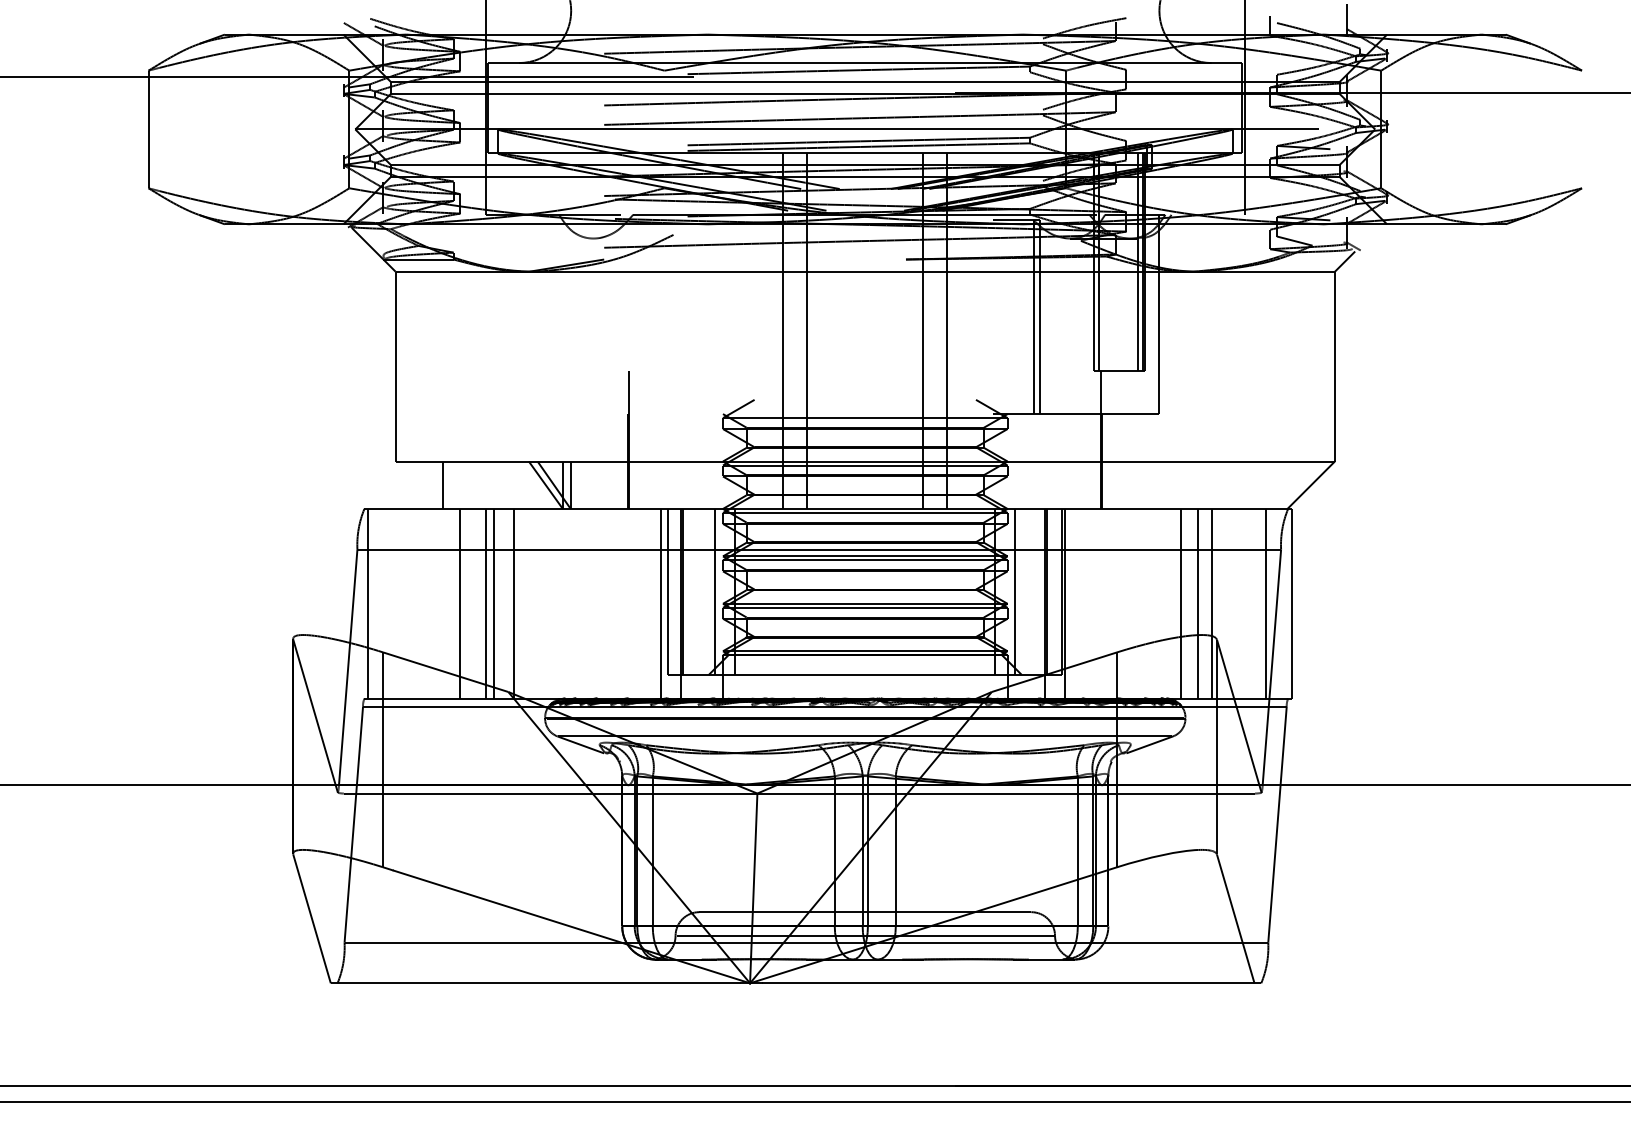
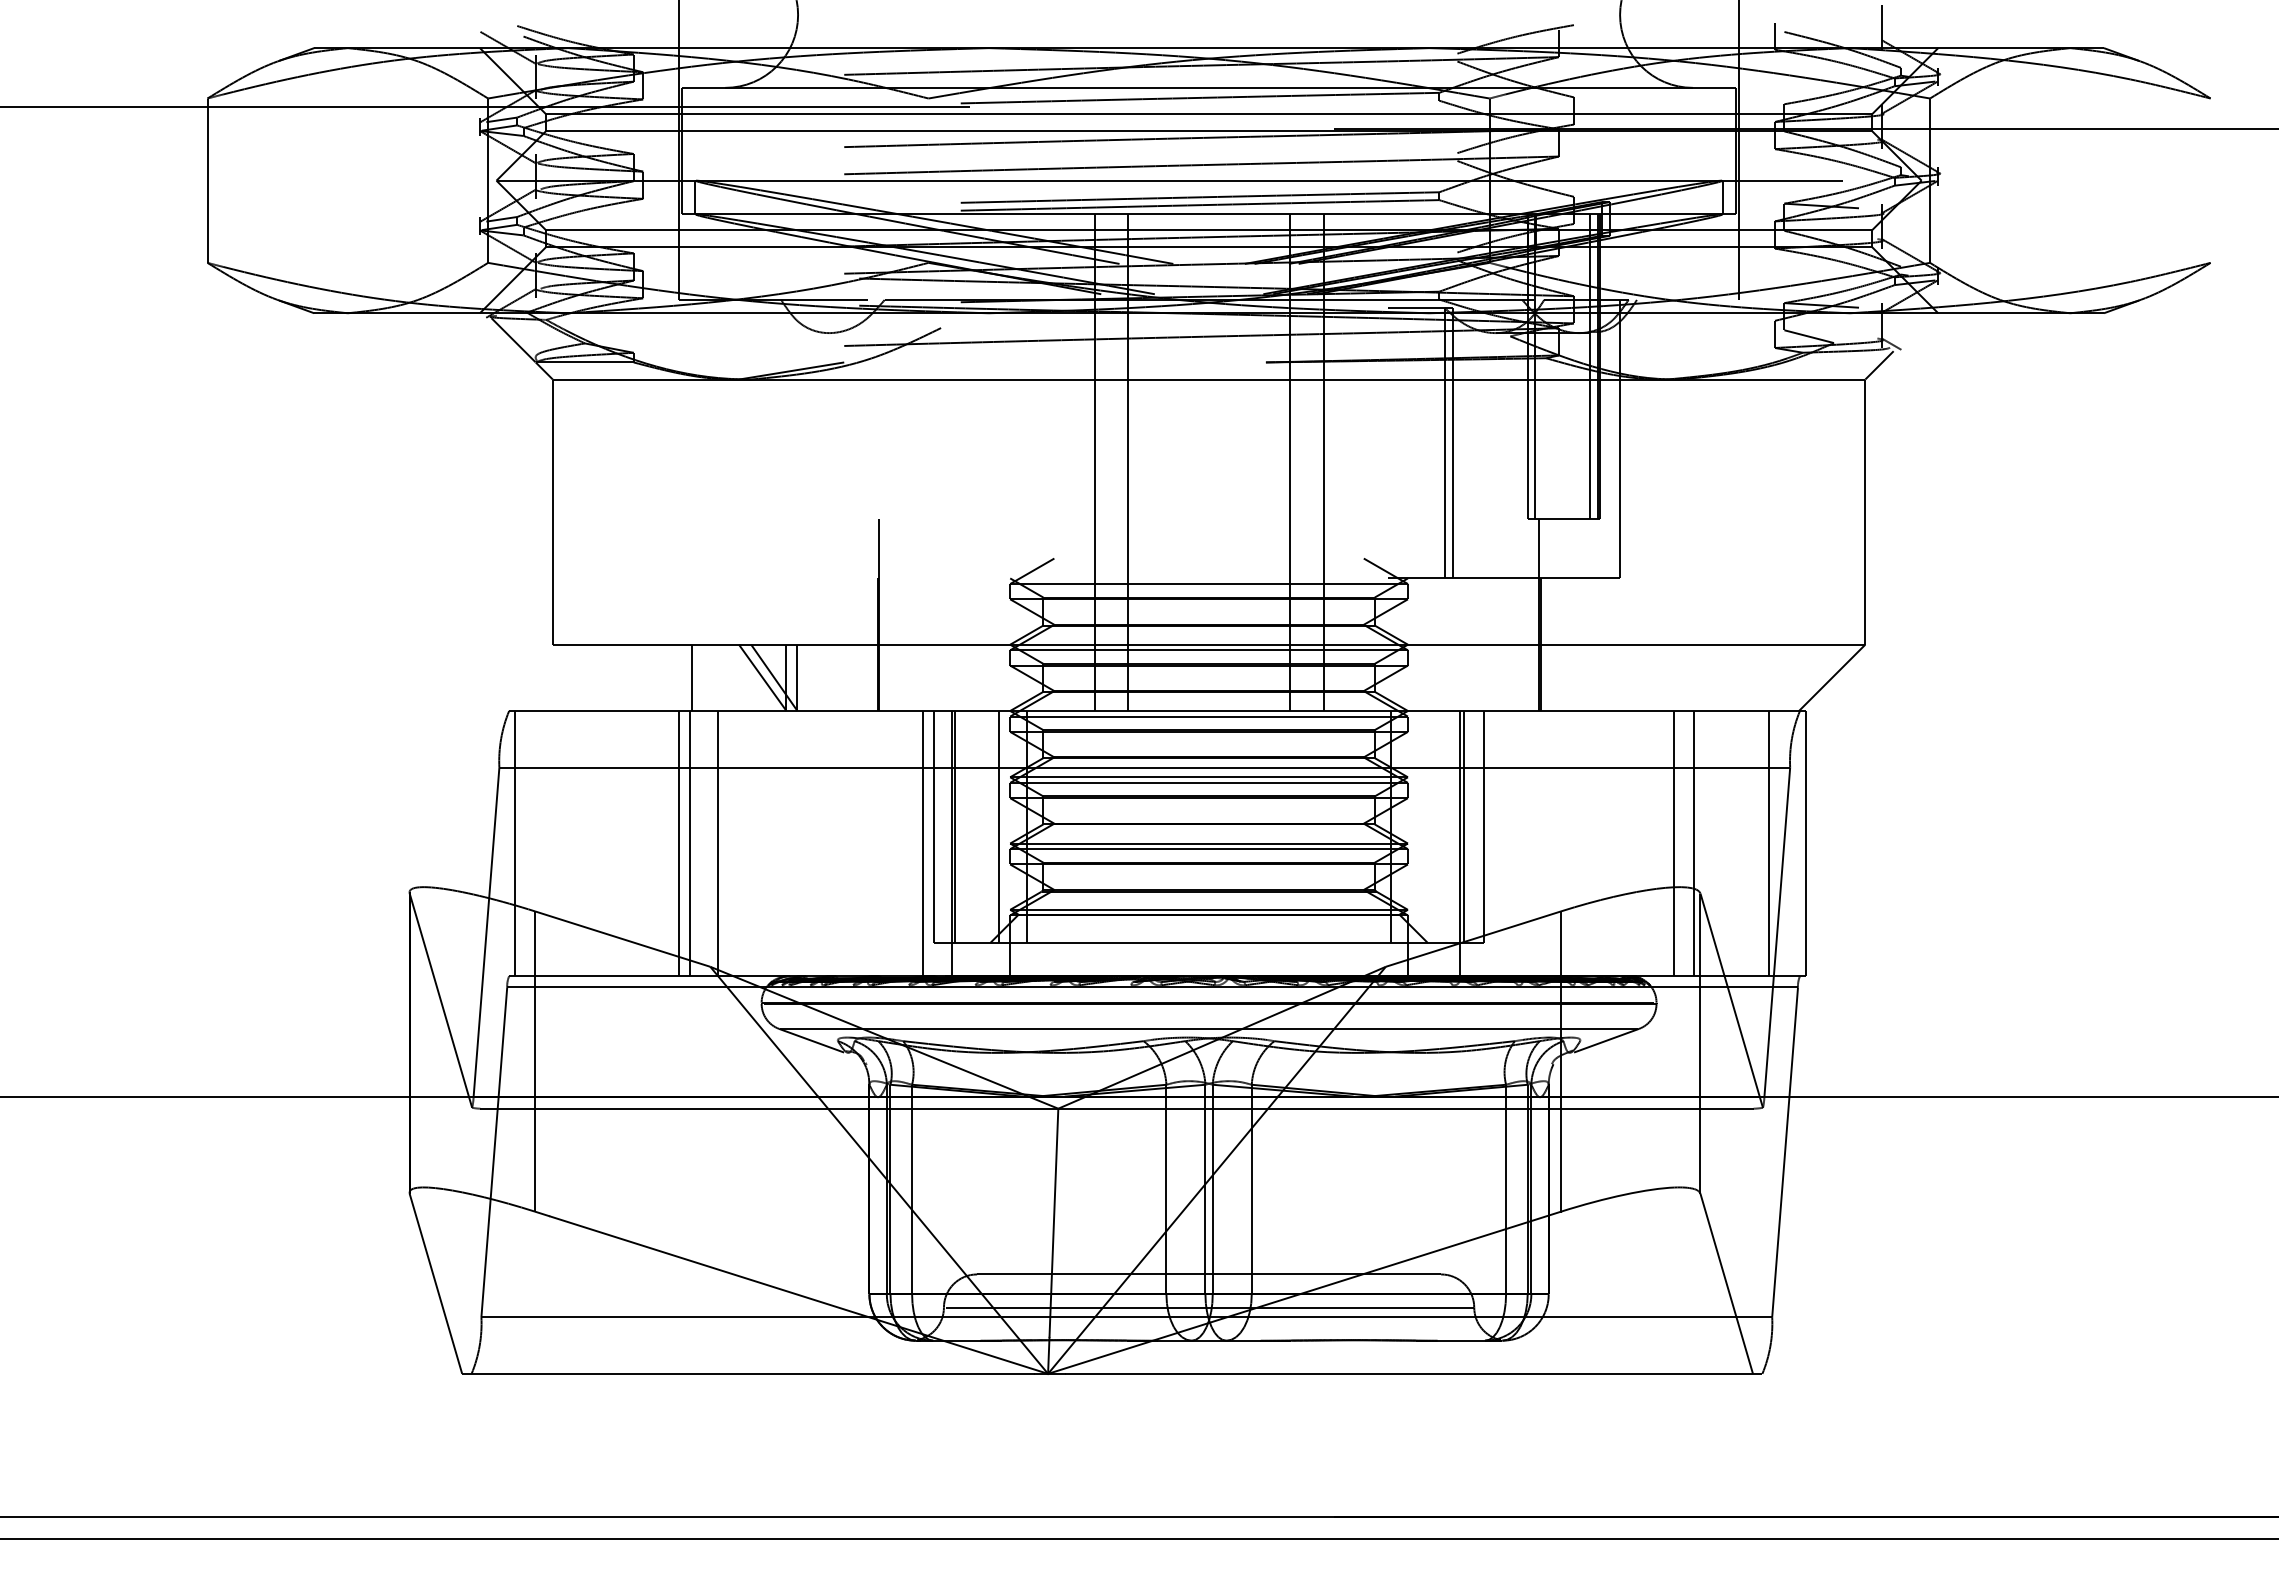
line: (443, 484) -> (692, 677), moved
line: (1015, 591) -> (1418, 826), removed
line: (459, 603) -> (642, 843), removed
line: (1064, 603) -> (1487, 843), removed
line: (1181, 603) -> (1650, 843), removed

